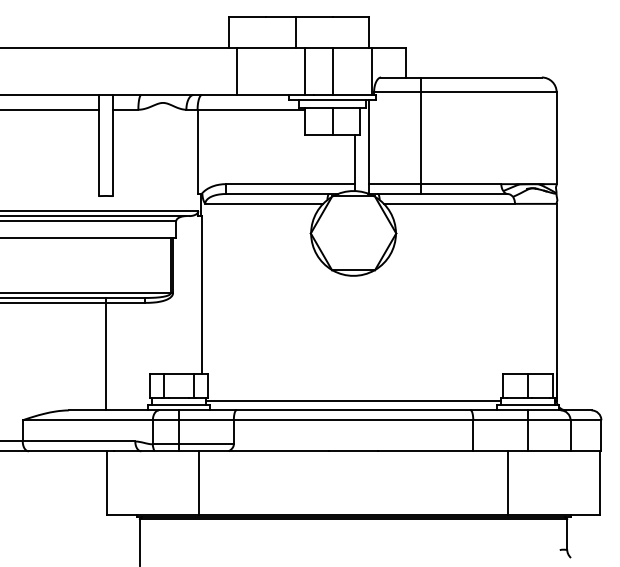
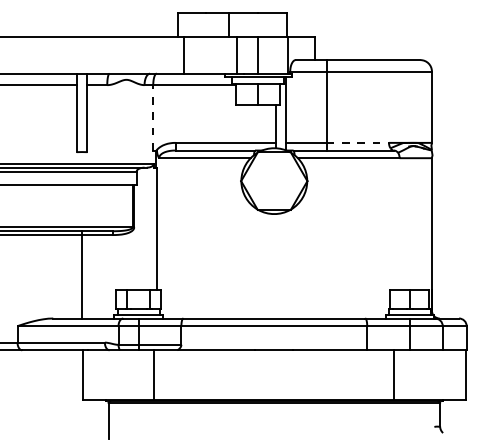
line: (197, 151) -> (153, 117), solid -> dashed
line: (461, 184) -> (358, 143), solid -> dashed
line: (353, 400) -> (274, 310), removed

